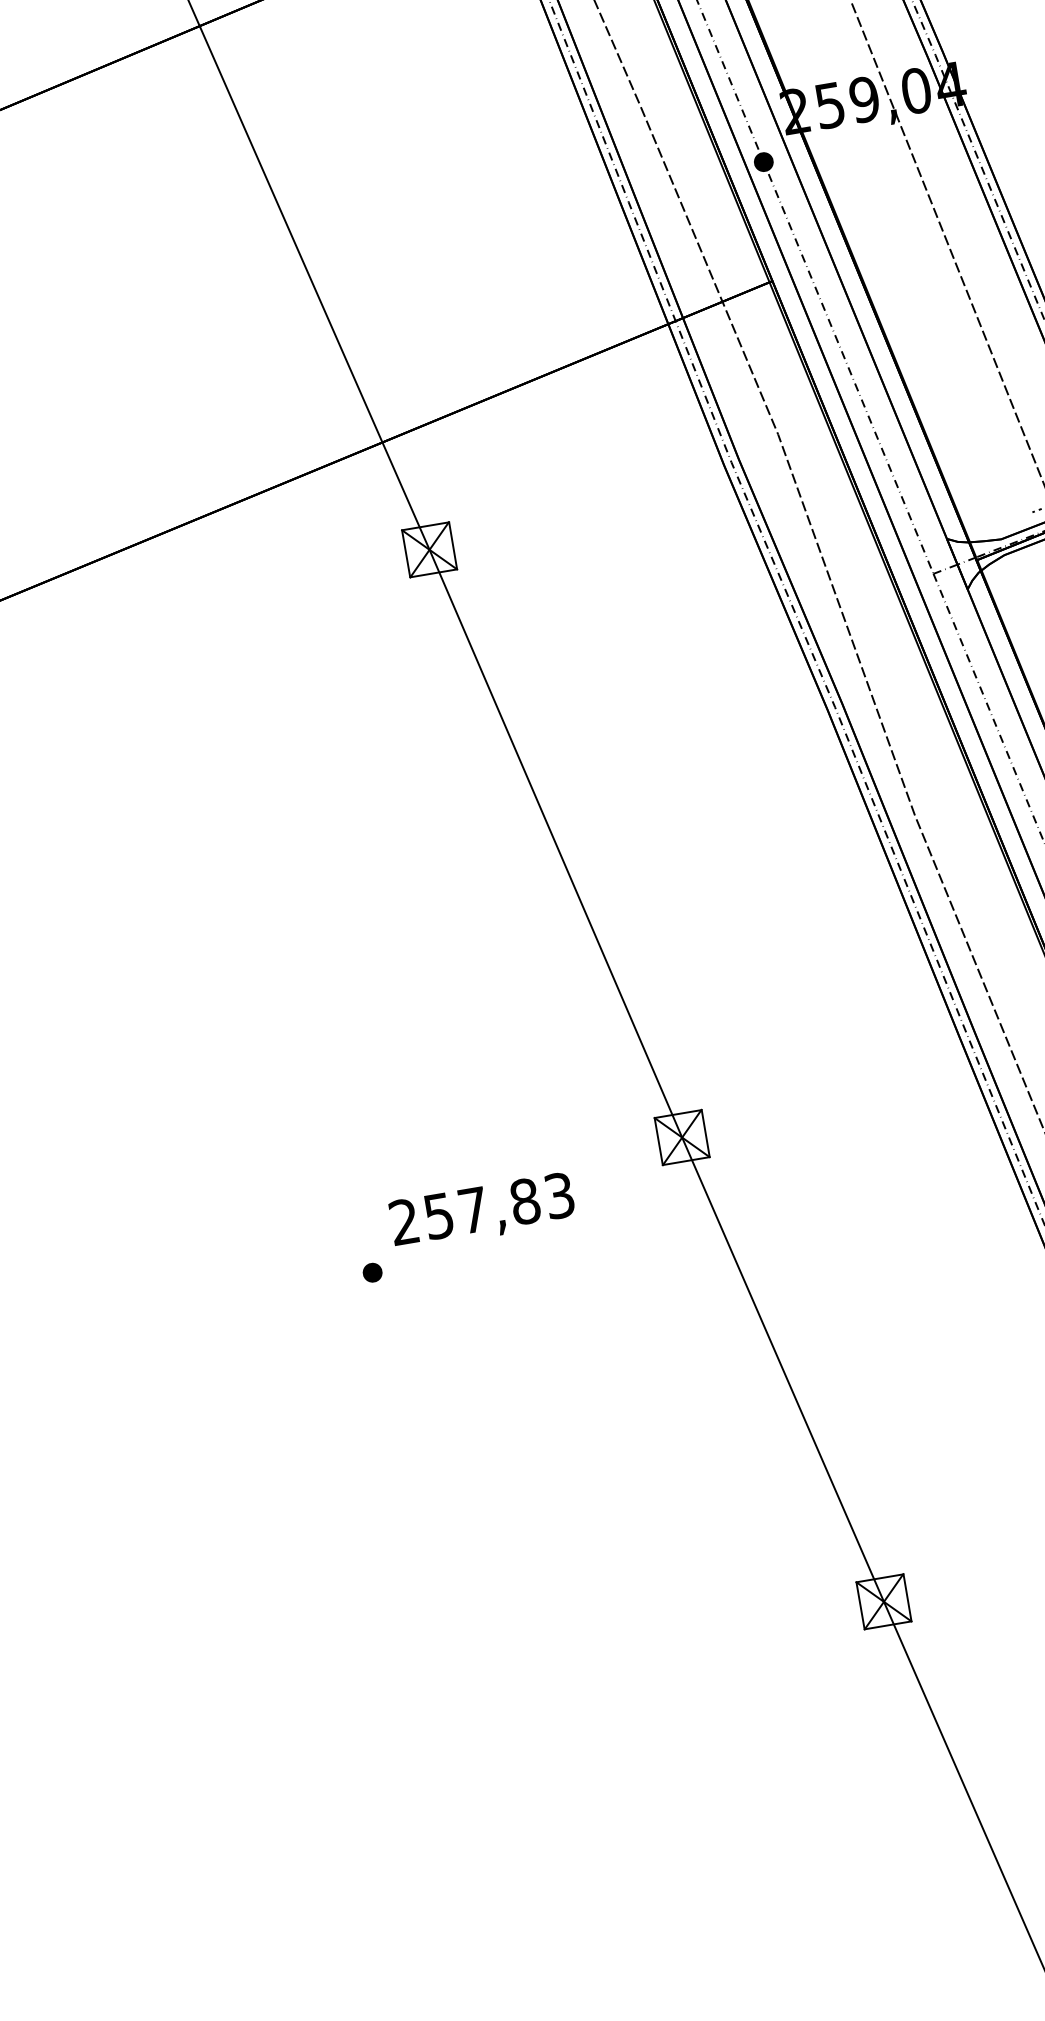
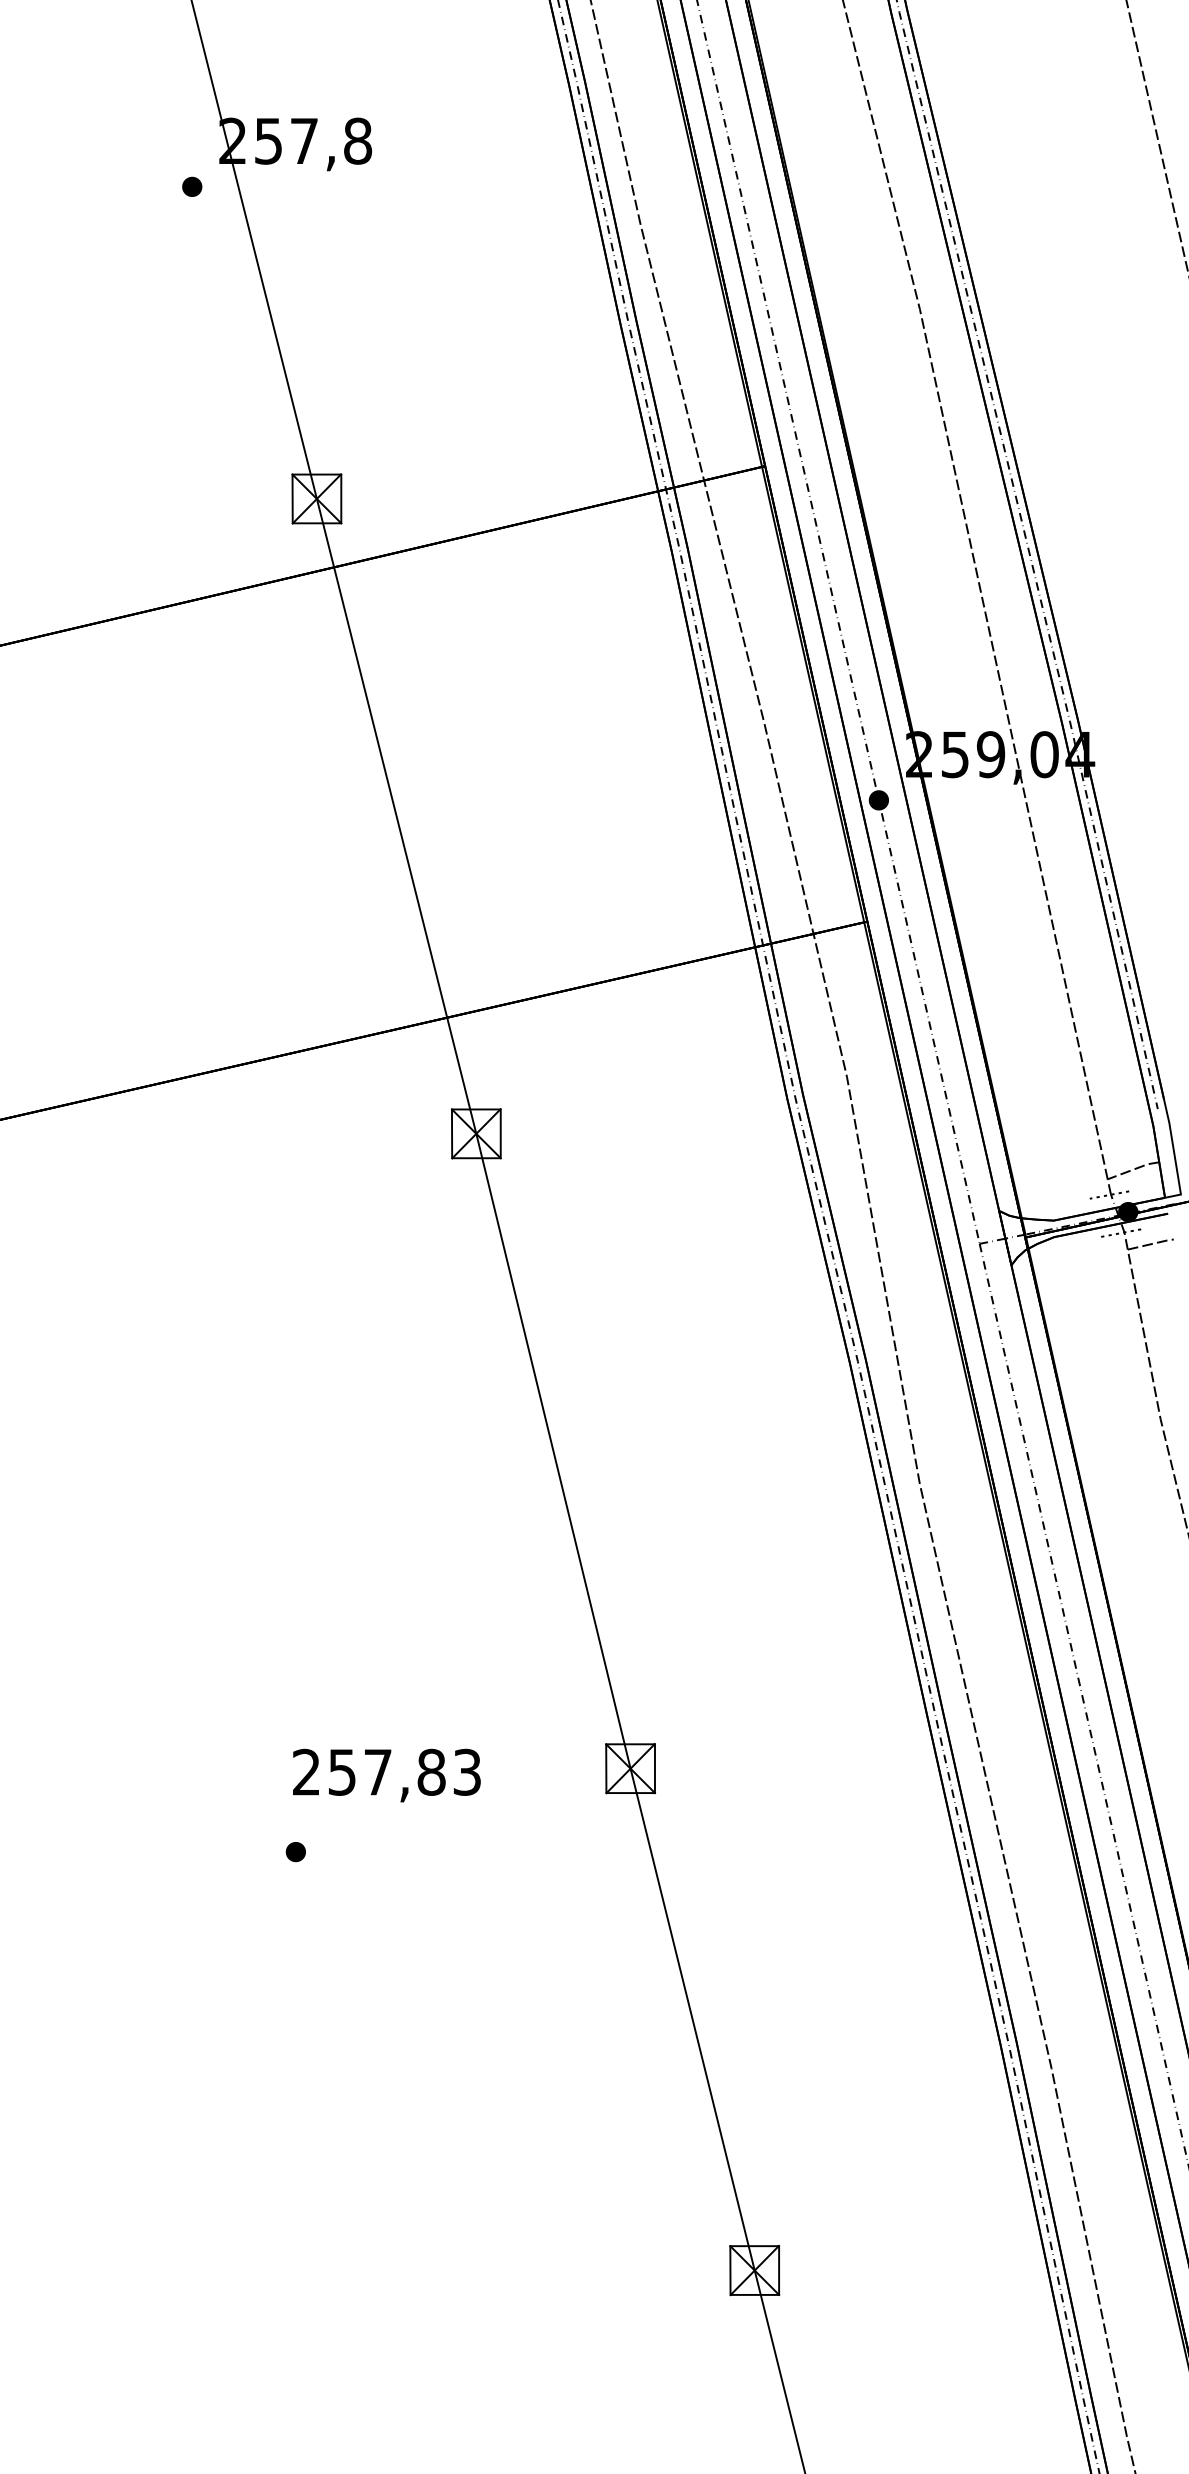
text: (482, 1211) -> (386, 1775), moved

